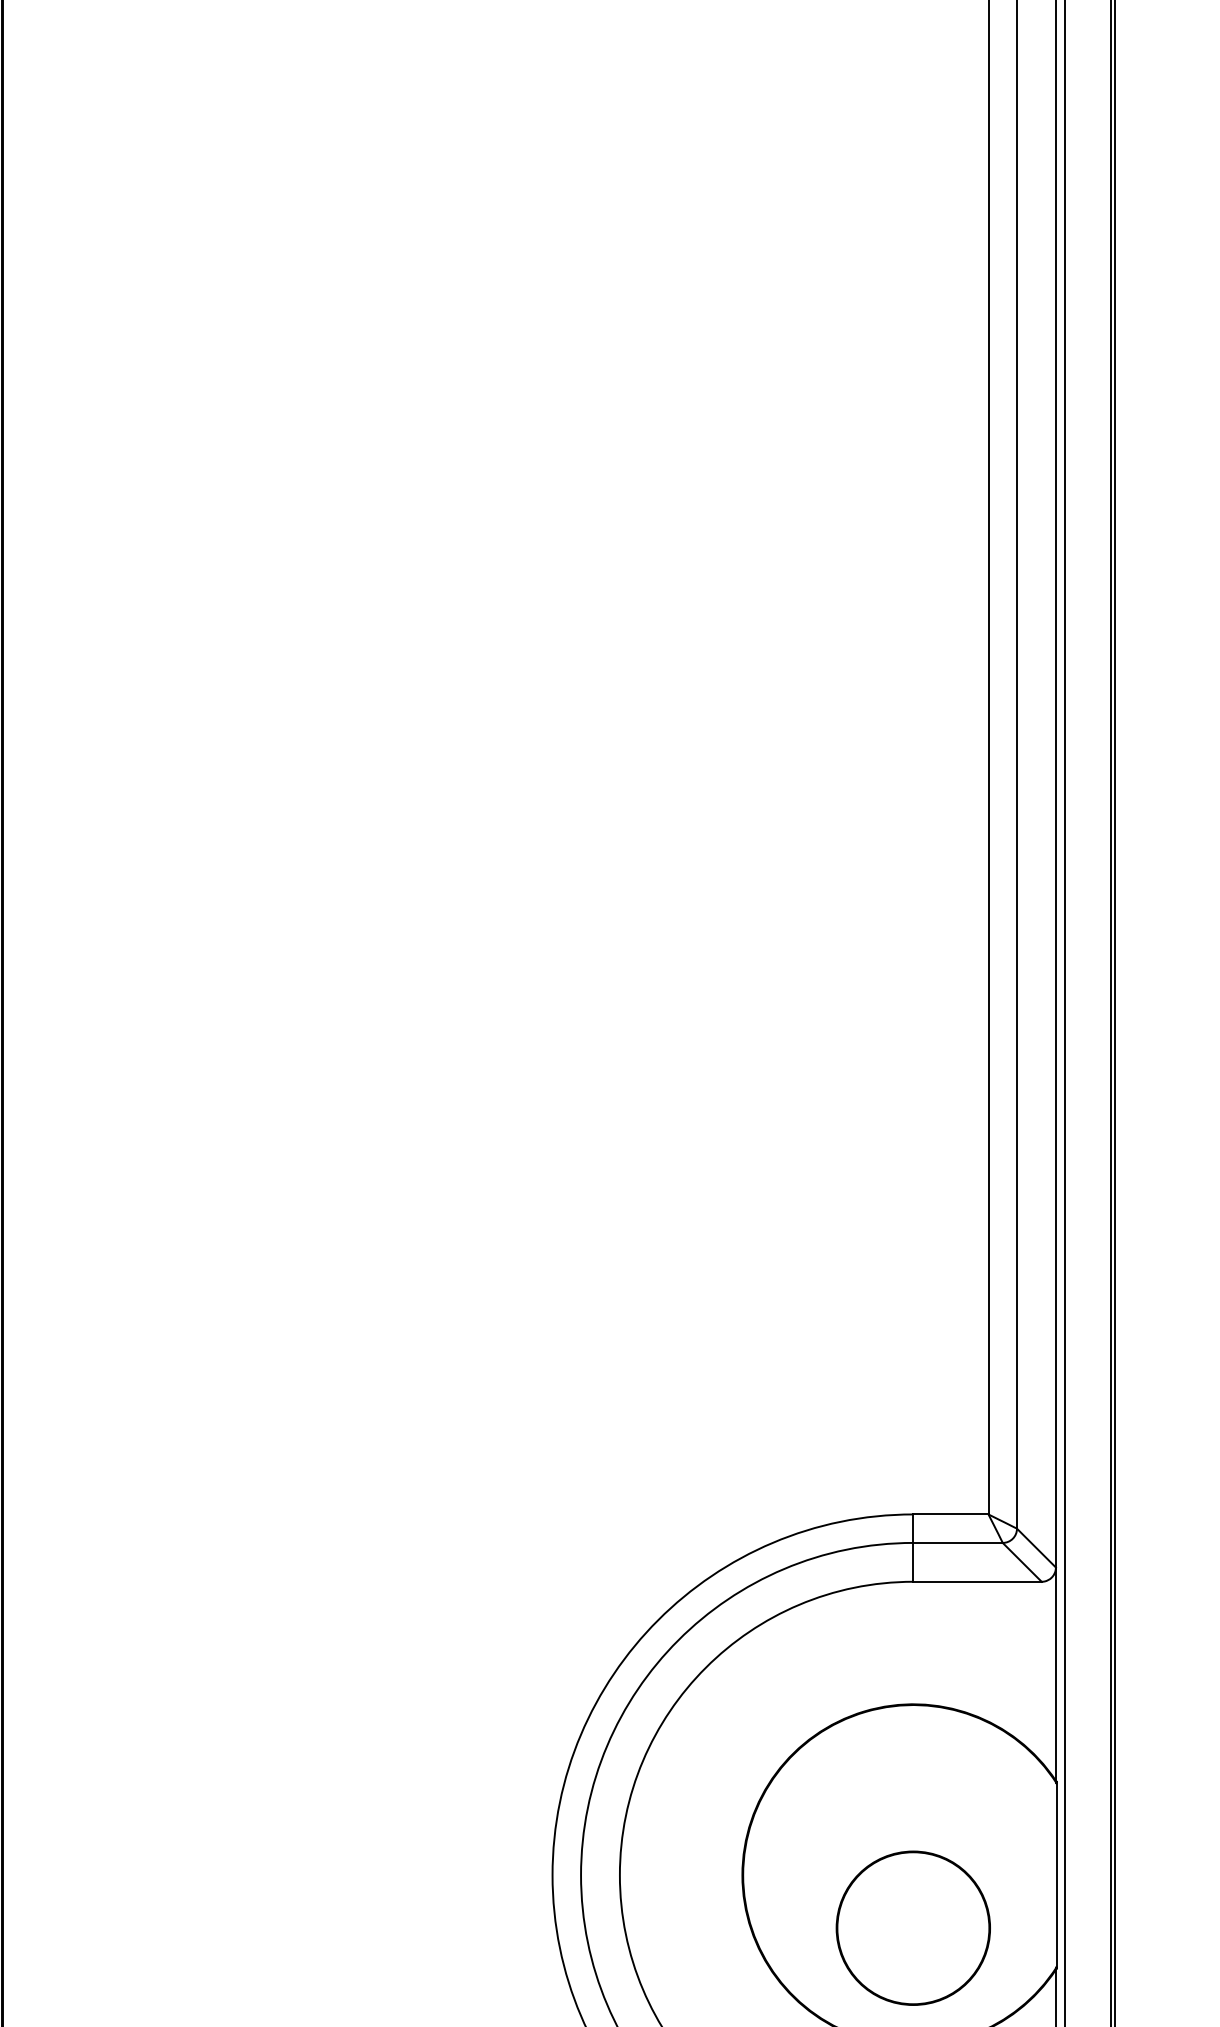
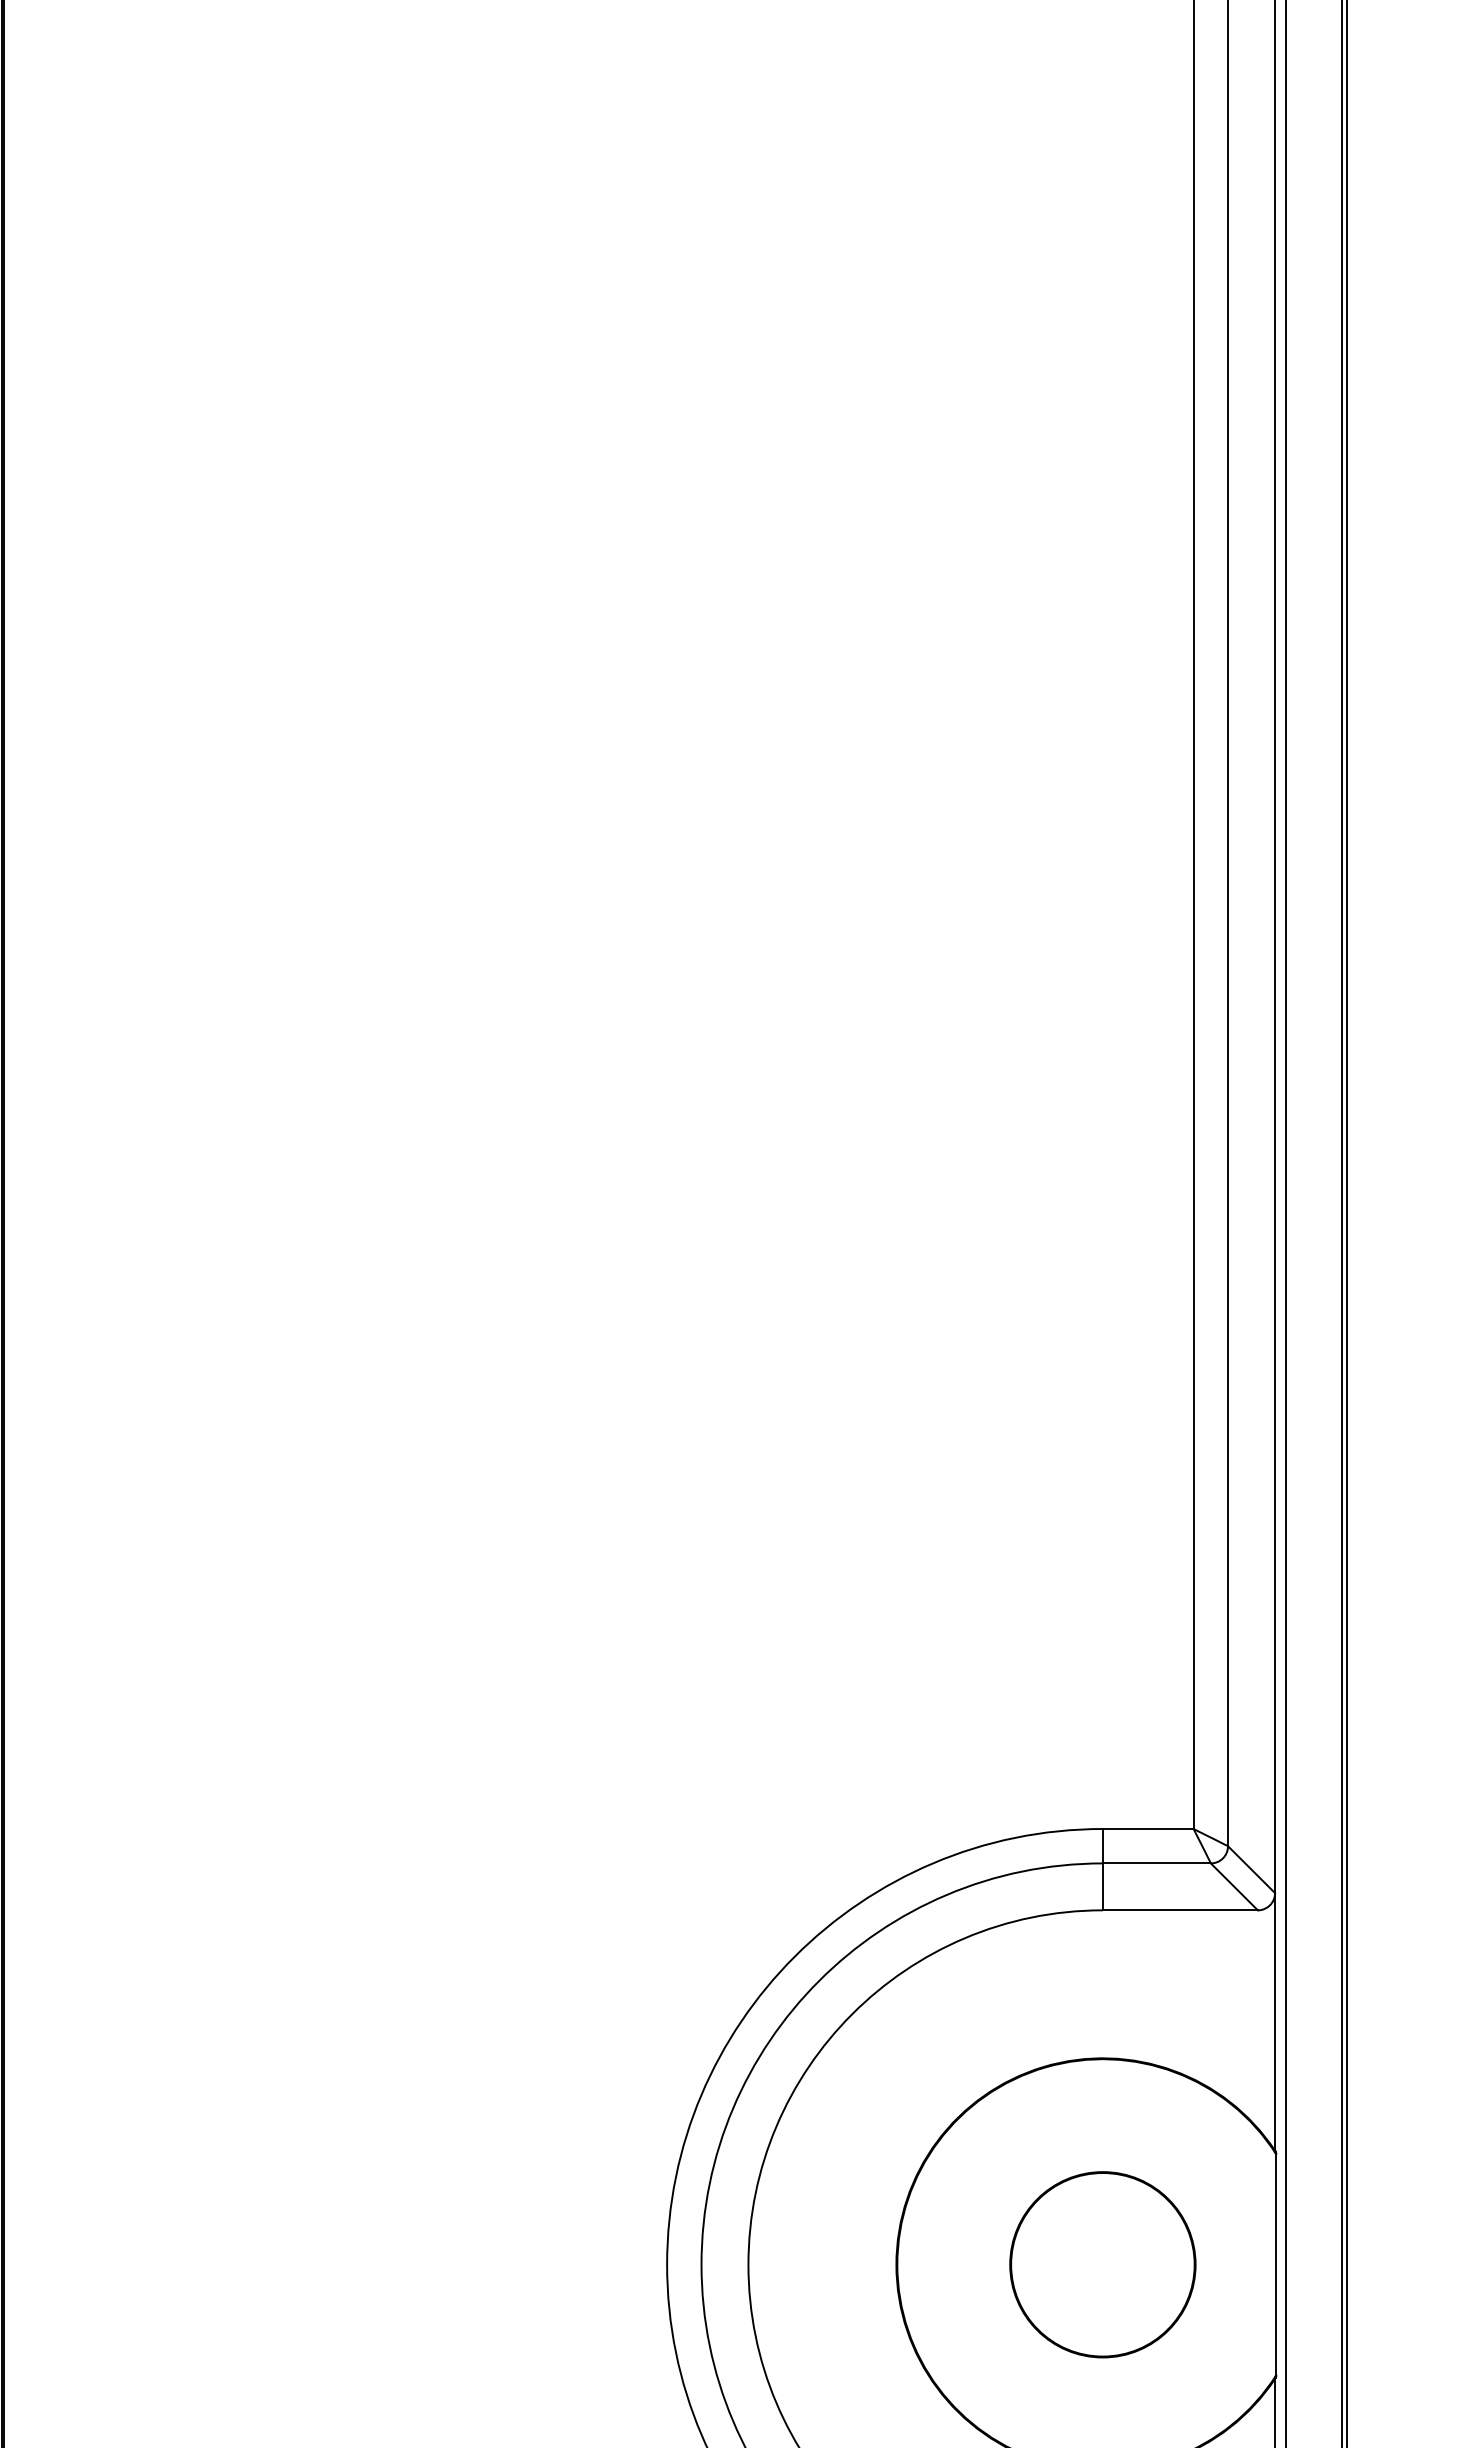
circle: (913, 1928) -> (1102, 2264), moved

